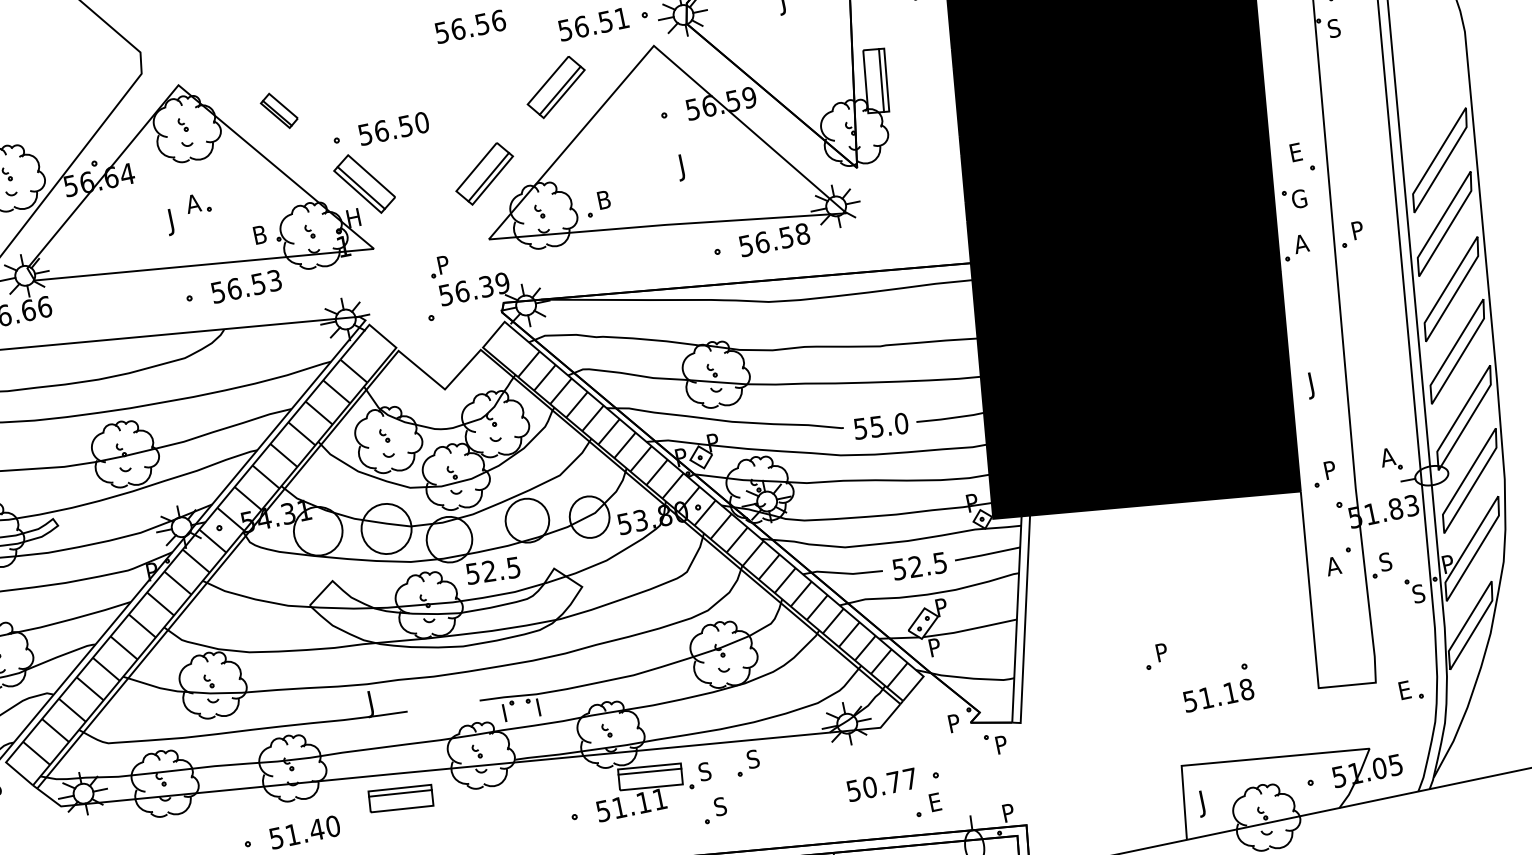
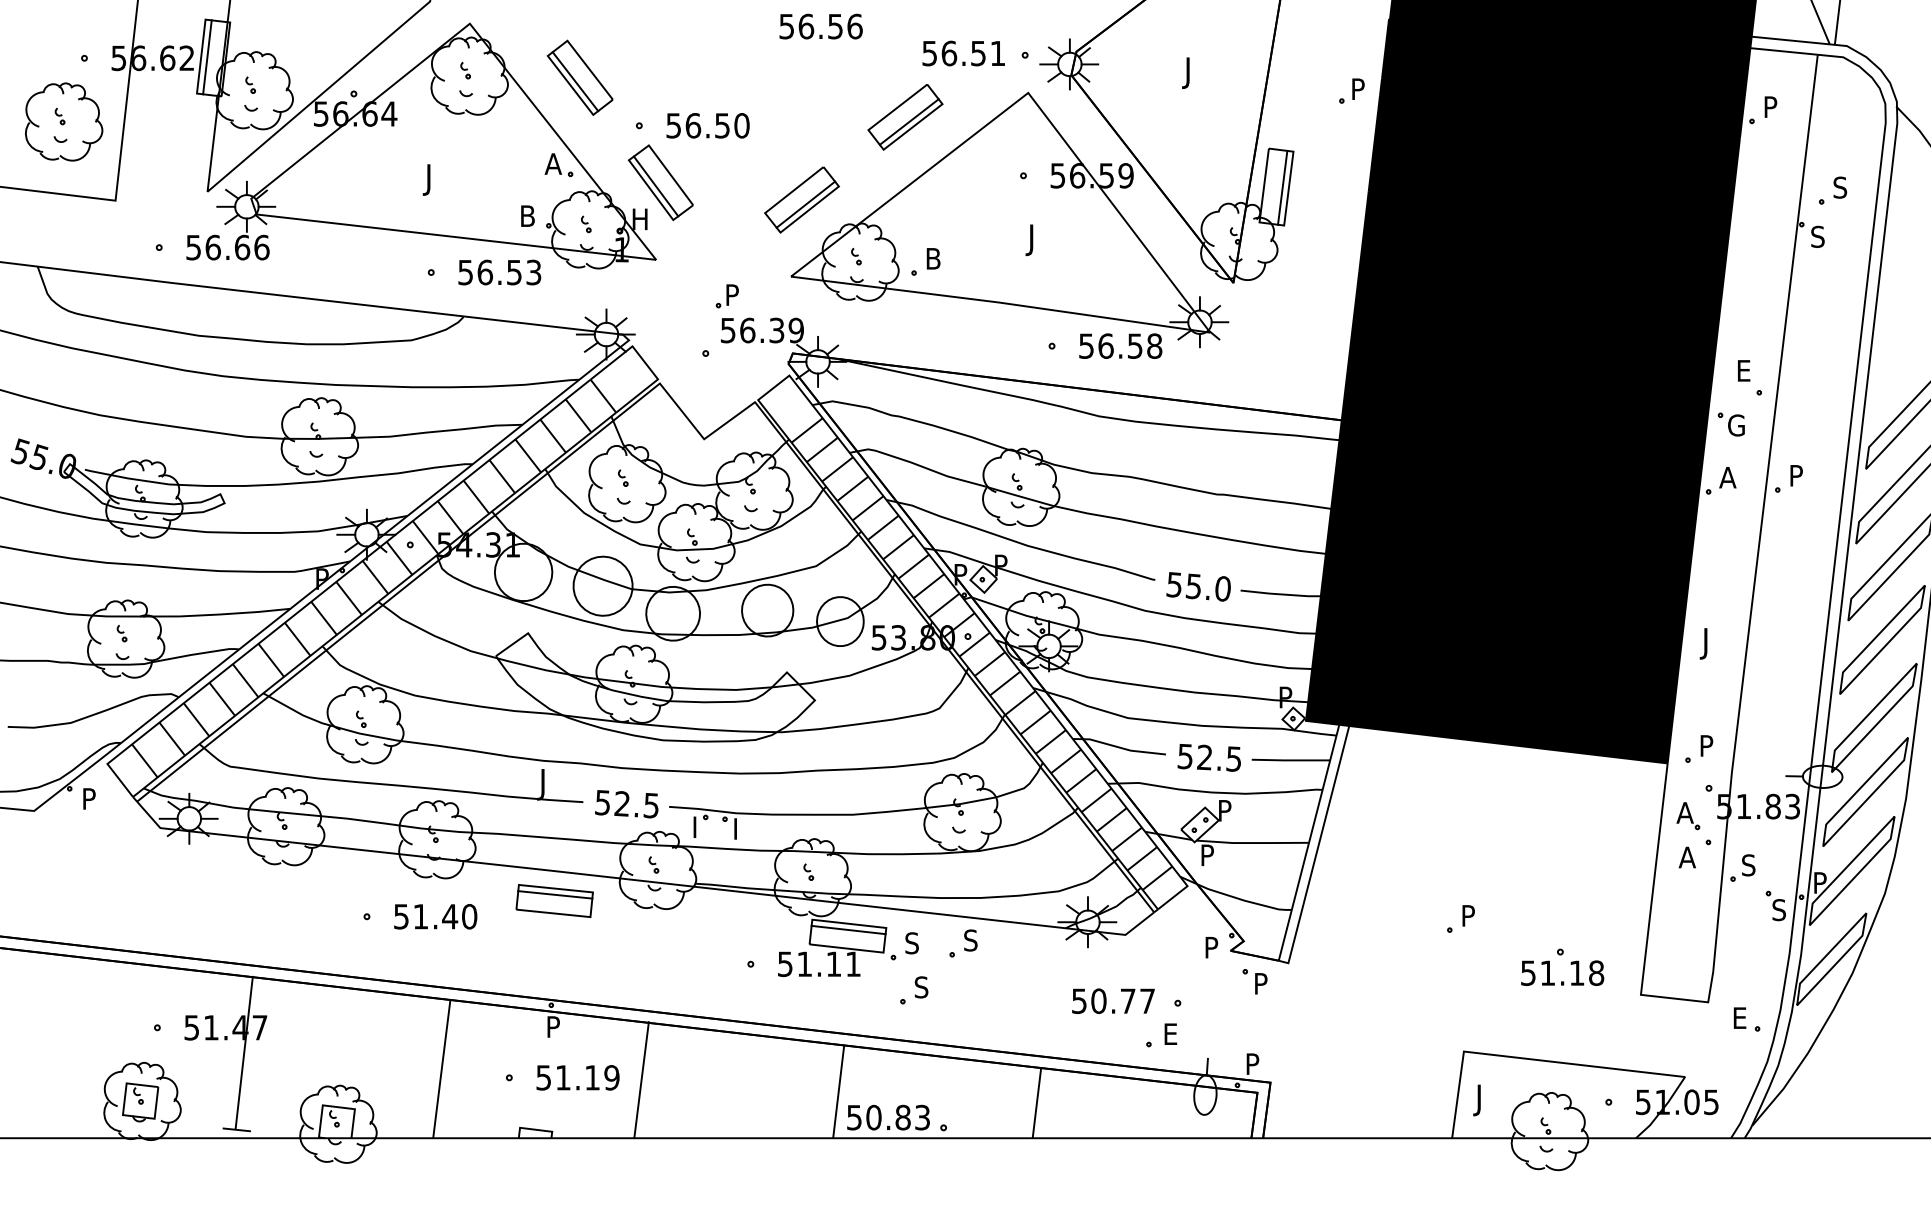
part: (278, 110) -> (579, 77), size x1.67
part: (197, 204) -> (558, 165), moved
part: (1391, 459) -> (1688, 816), moved
text: (492, 571) -> (626, 804), moved
text: (1218, 694) -> (1562, 972), moved

